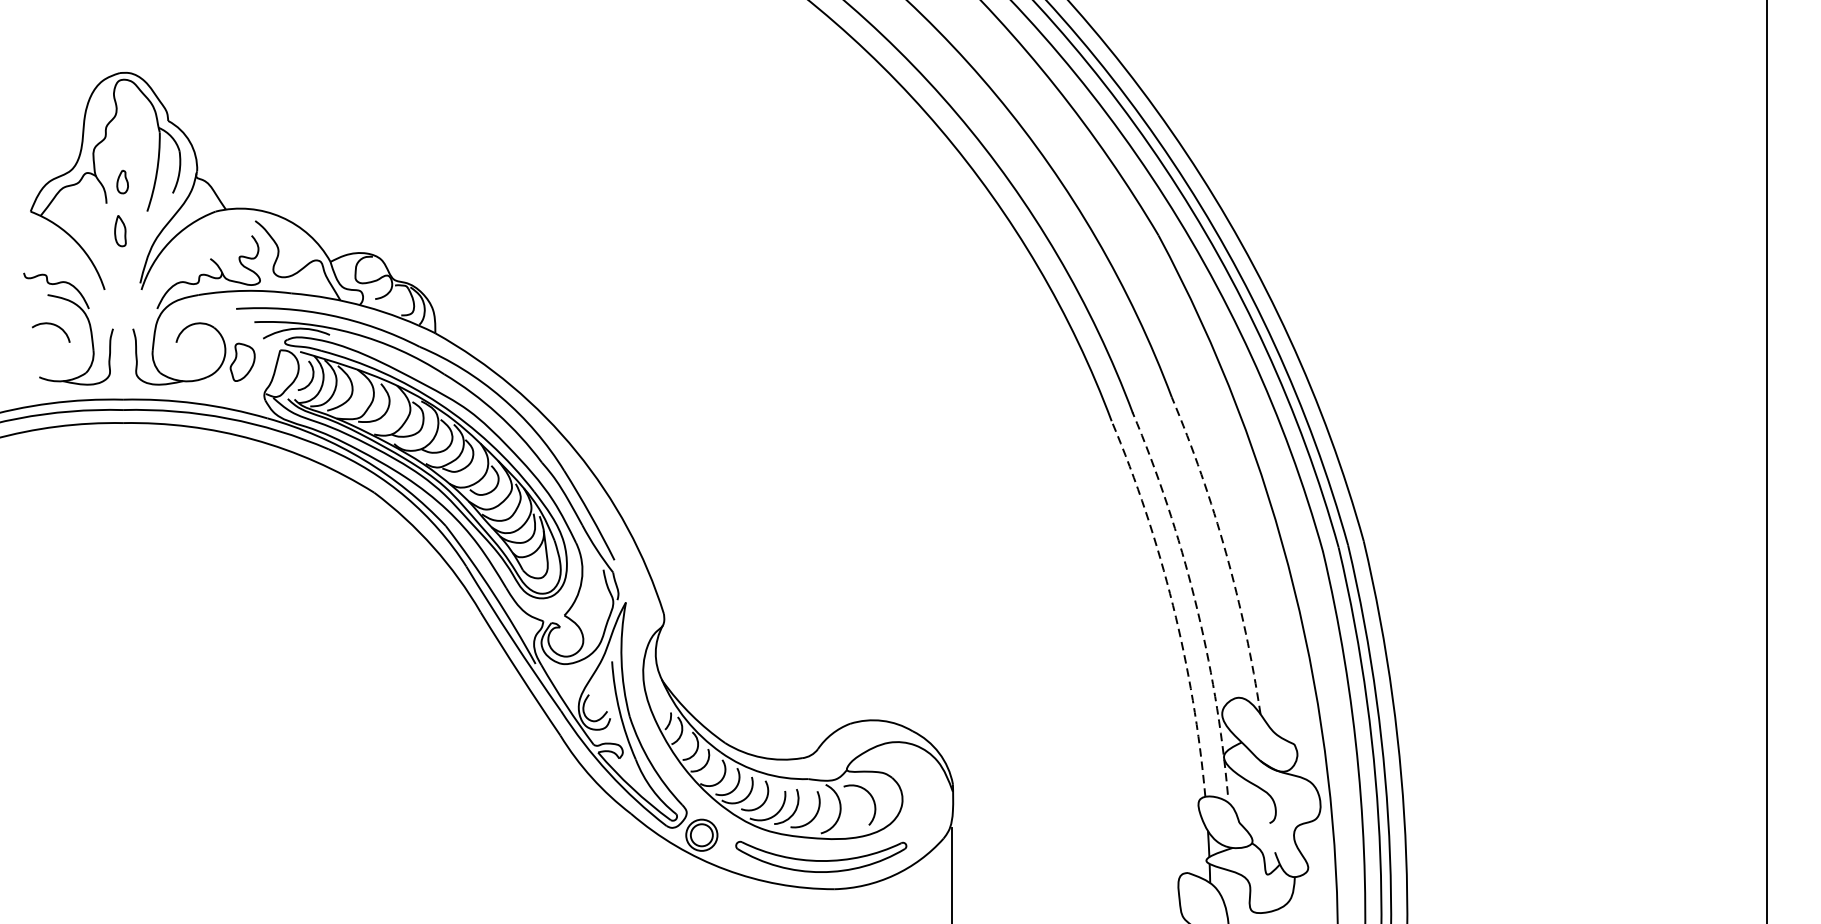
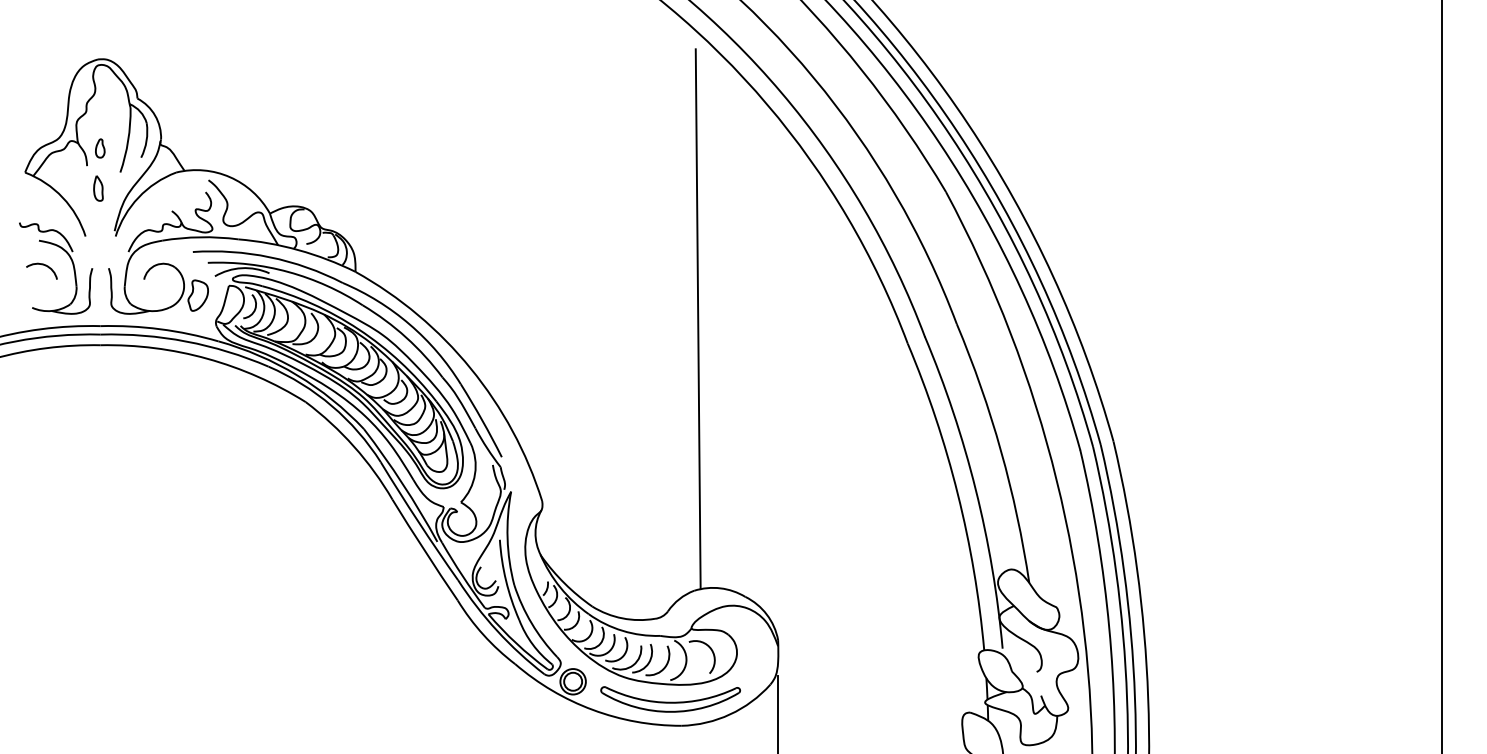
line: (854, 391) -> (697, 319), added
arc: (1226, 553) -> (1001, 451), dashed -> solid
arc: (1194, 599) -> (975, 489), dashed -> solid
arc: (1172, 605) -> (957, 494), dashed -> solid

